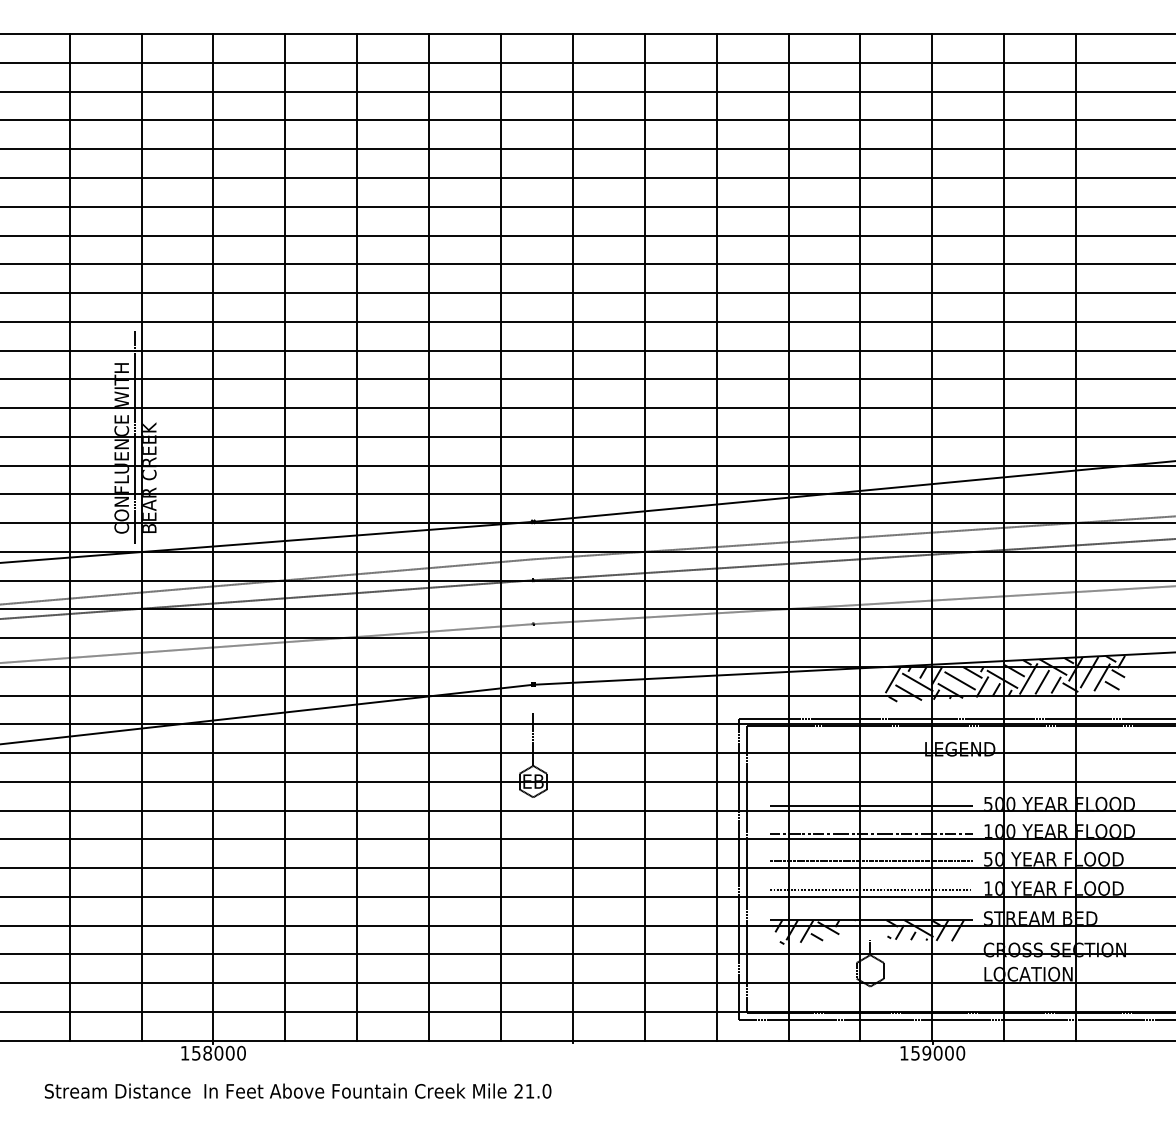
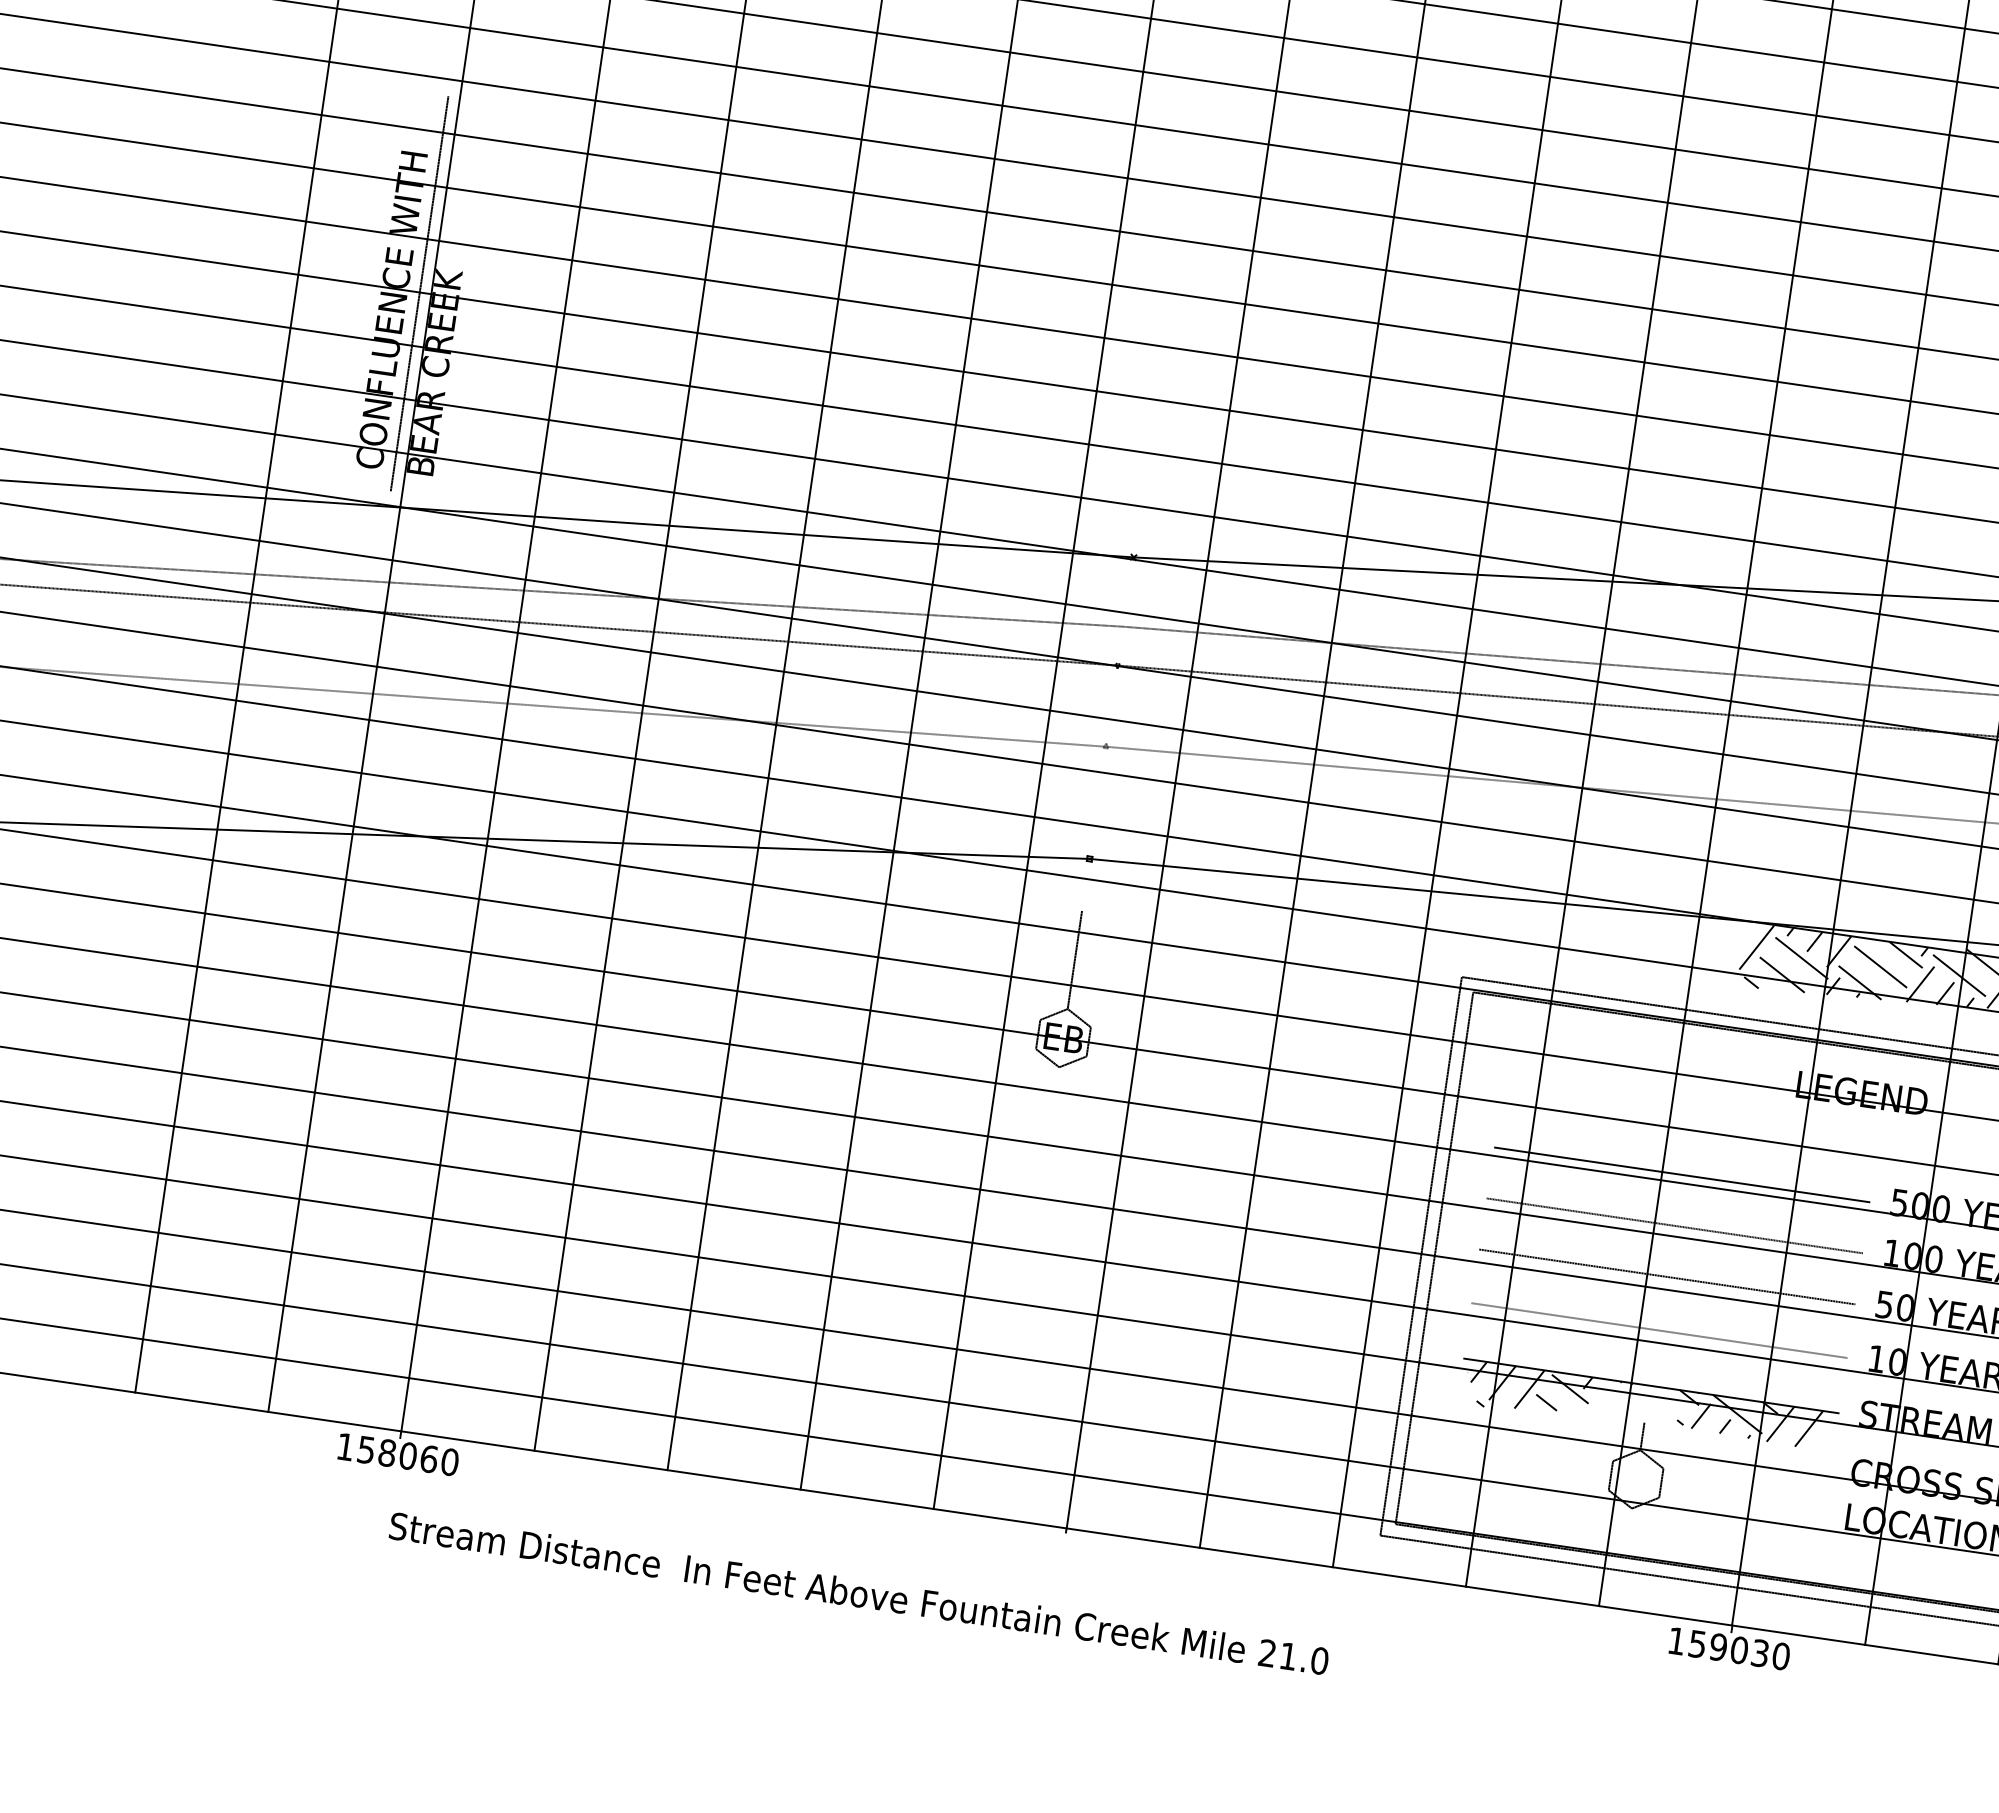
text: (230, 1052) -> (429, 1457), 158000 -> 158060
text: (949, 1053) -> (1760, 1653), 159000 -> 159030
text: (298, 1090) -> (860, 1592), moved

